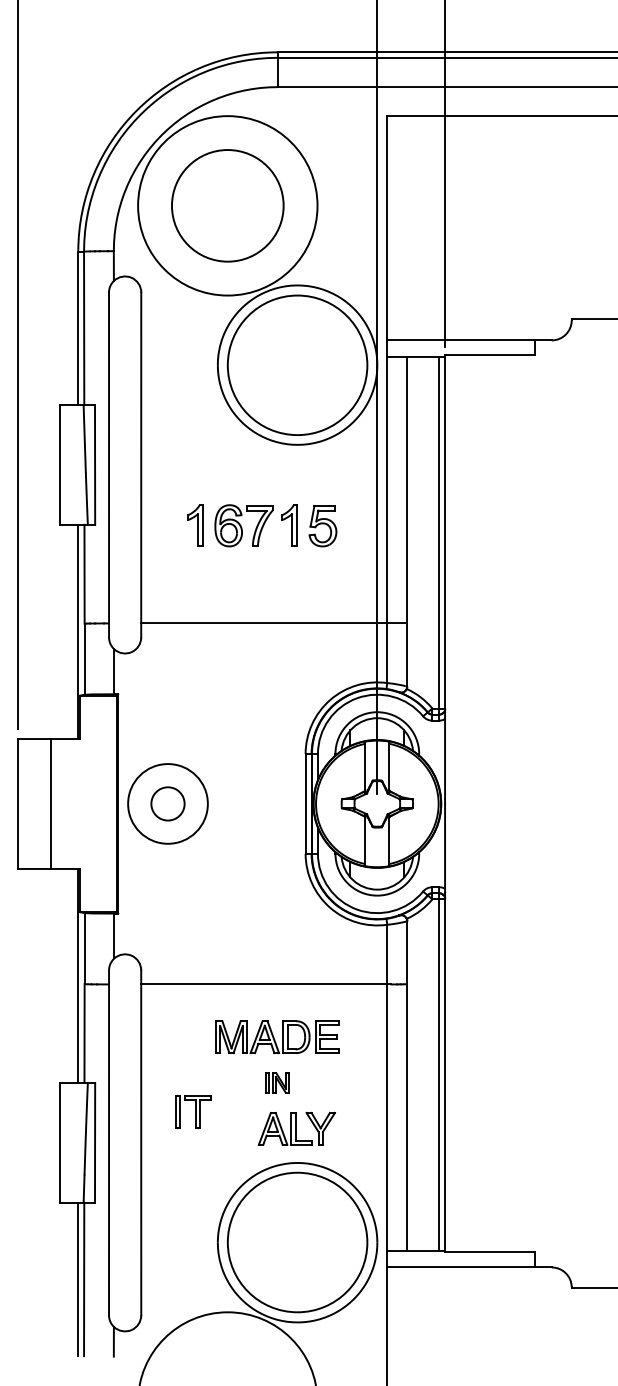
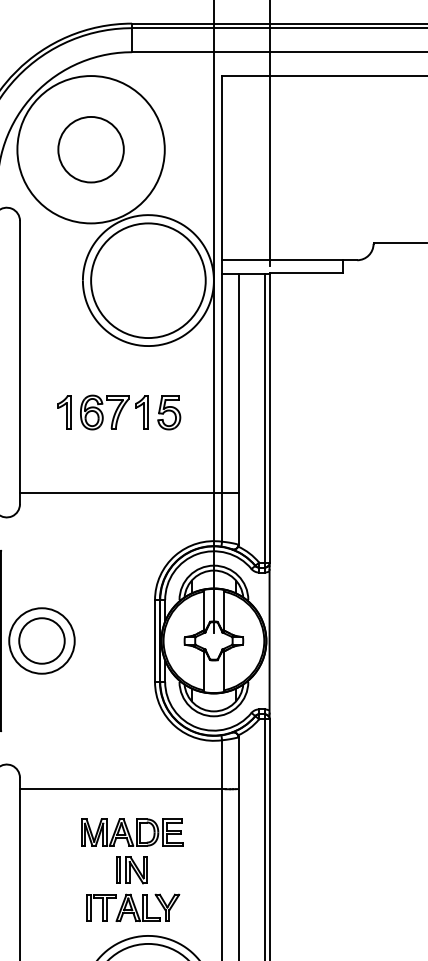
circle: (227, 205) -> (90, 149), size x0.71
circle: (167, 803) -> (41, 640), size x1.67
part: (277, 1082) -> (131, 869), size x1.67
part: (193, 1111) -> (101, 907), moved

